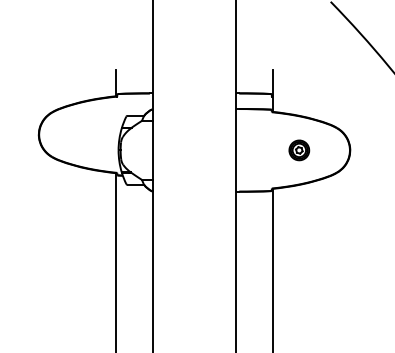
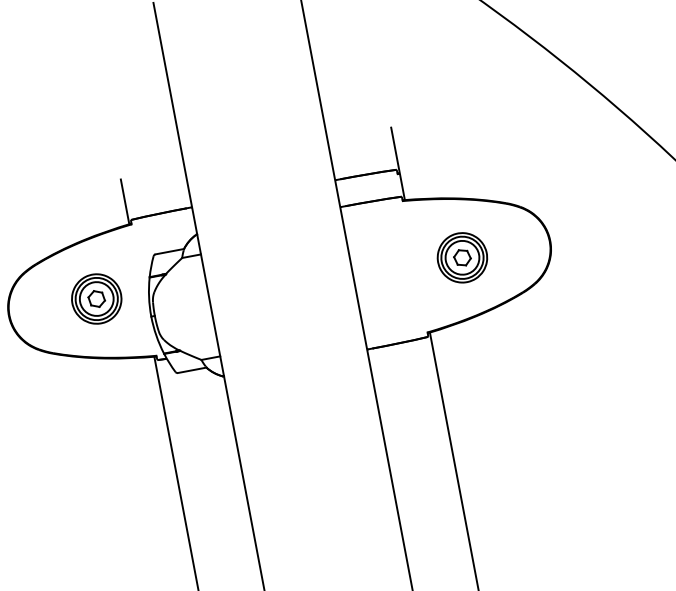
part: (89, 134) -> (96, 298), added
part: (299, 150) -> (462, 257), size x1.43

